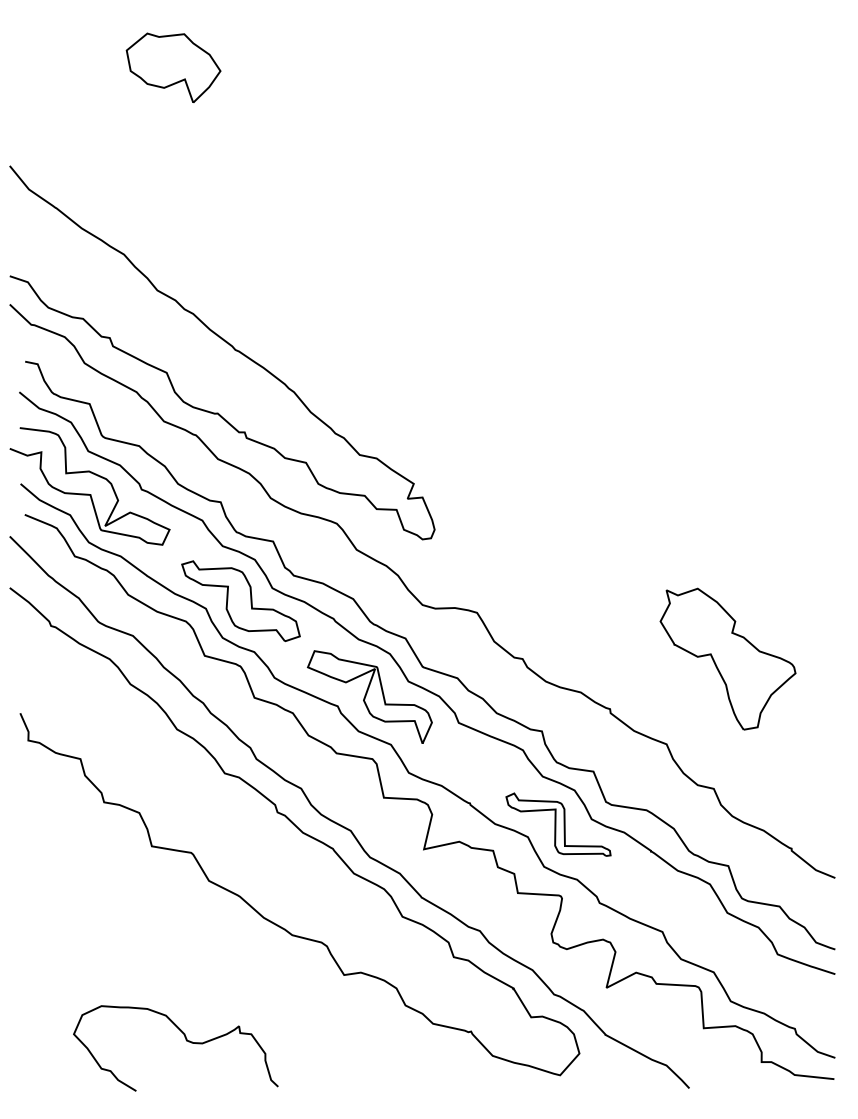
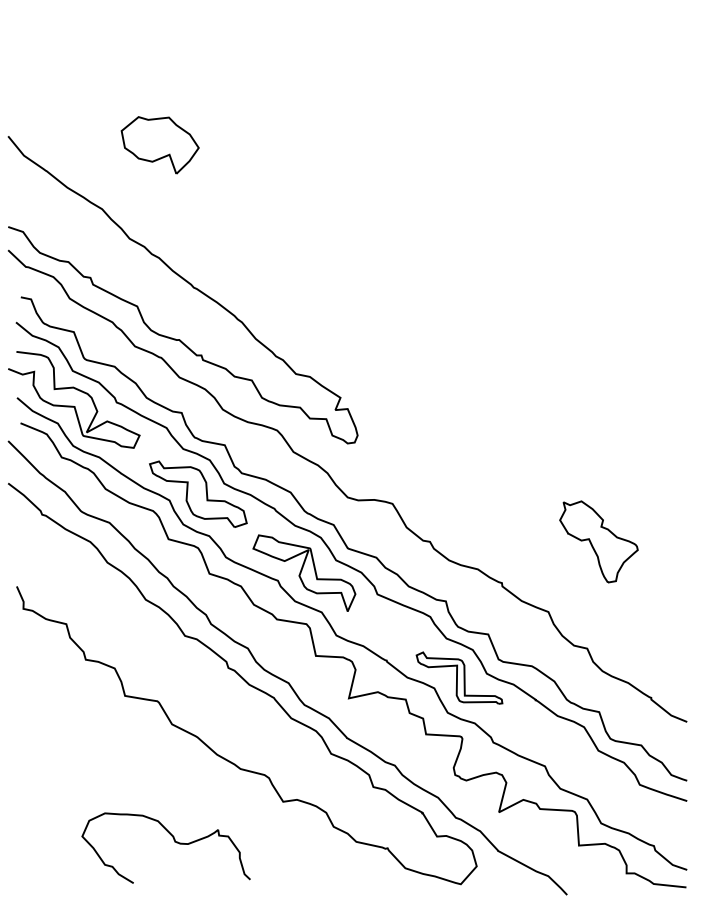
part: (173, 67) -> (160, 144), moved
part: (727, 658) -> (598, 541), size x0.7
curve: (186, 1041) -> (174, 842), moved

